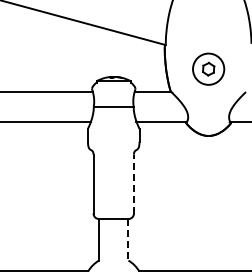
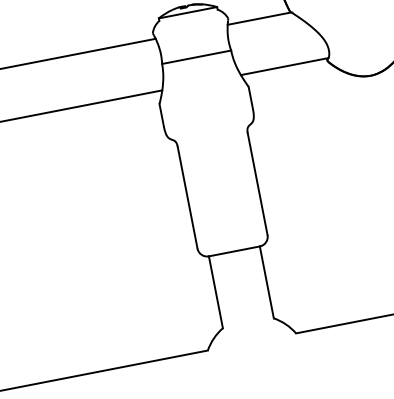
line: (133, 183) -> (256, 183), dashed -> solid
line: (128, 239) -> (266, 281), dashed -> solid

